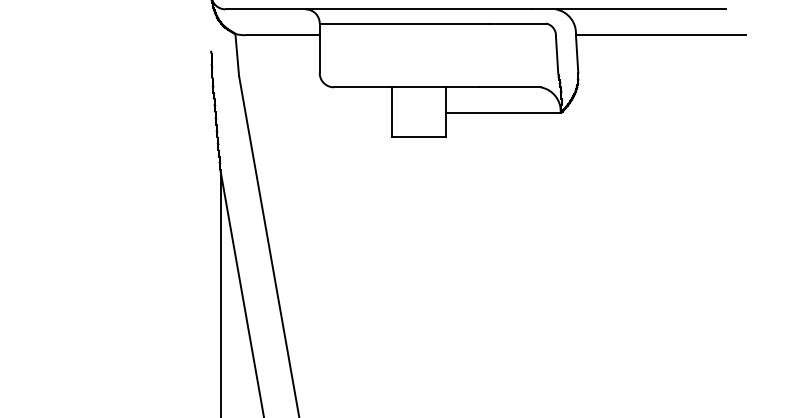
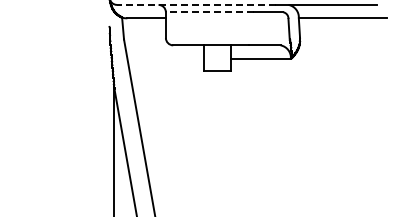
line: (378, 8) -> (196, 4), solid -> dashed
line: (403, 23) -> (209, 12), solid -> dashed

